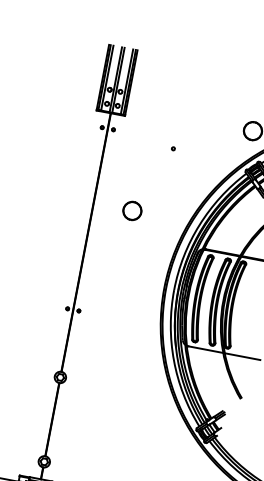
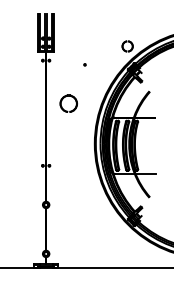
part: (131, 211) -> (68, 104), size x1.6

